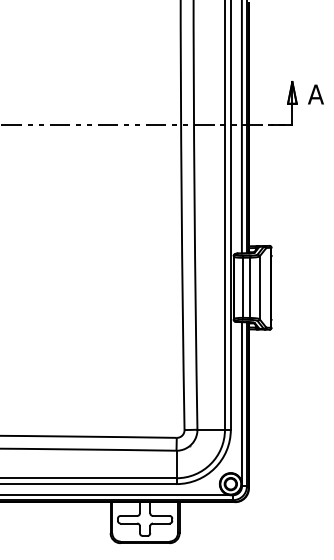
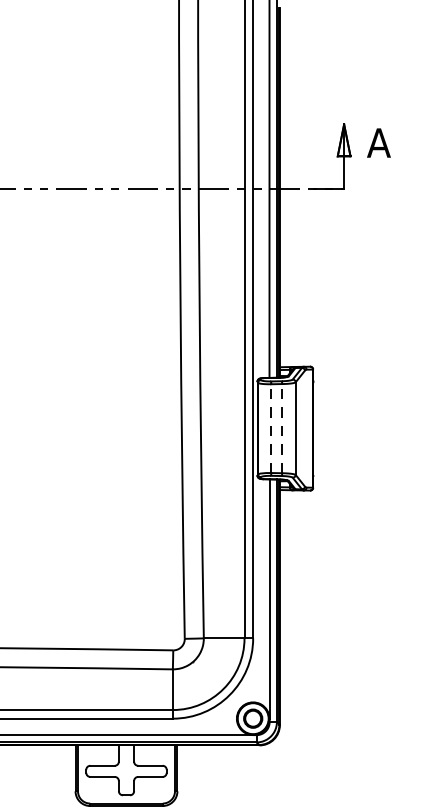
line: (243, 287) -> (271, 428), solid -> dashed
line: (250, 287) -> (282, 428), solid -> dashed

